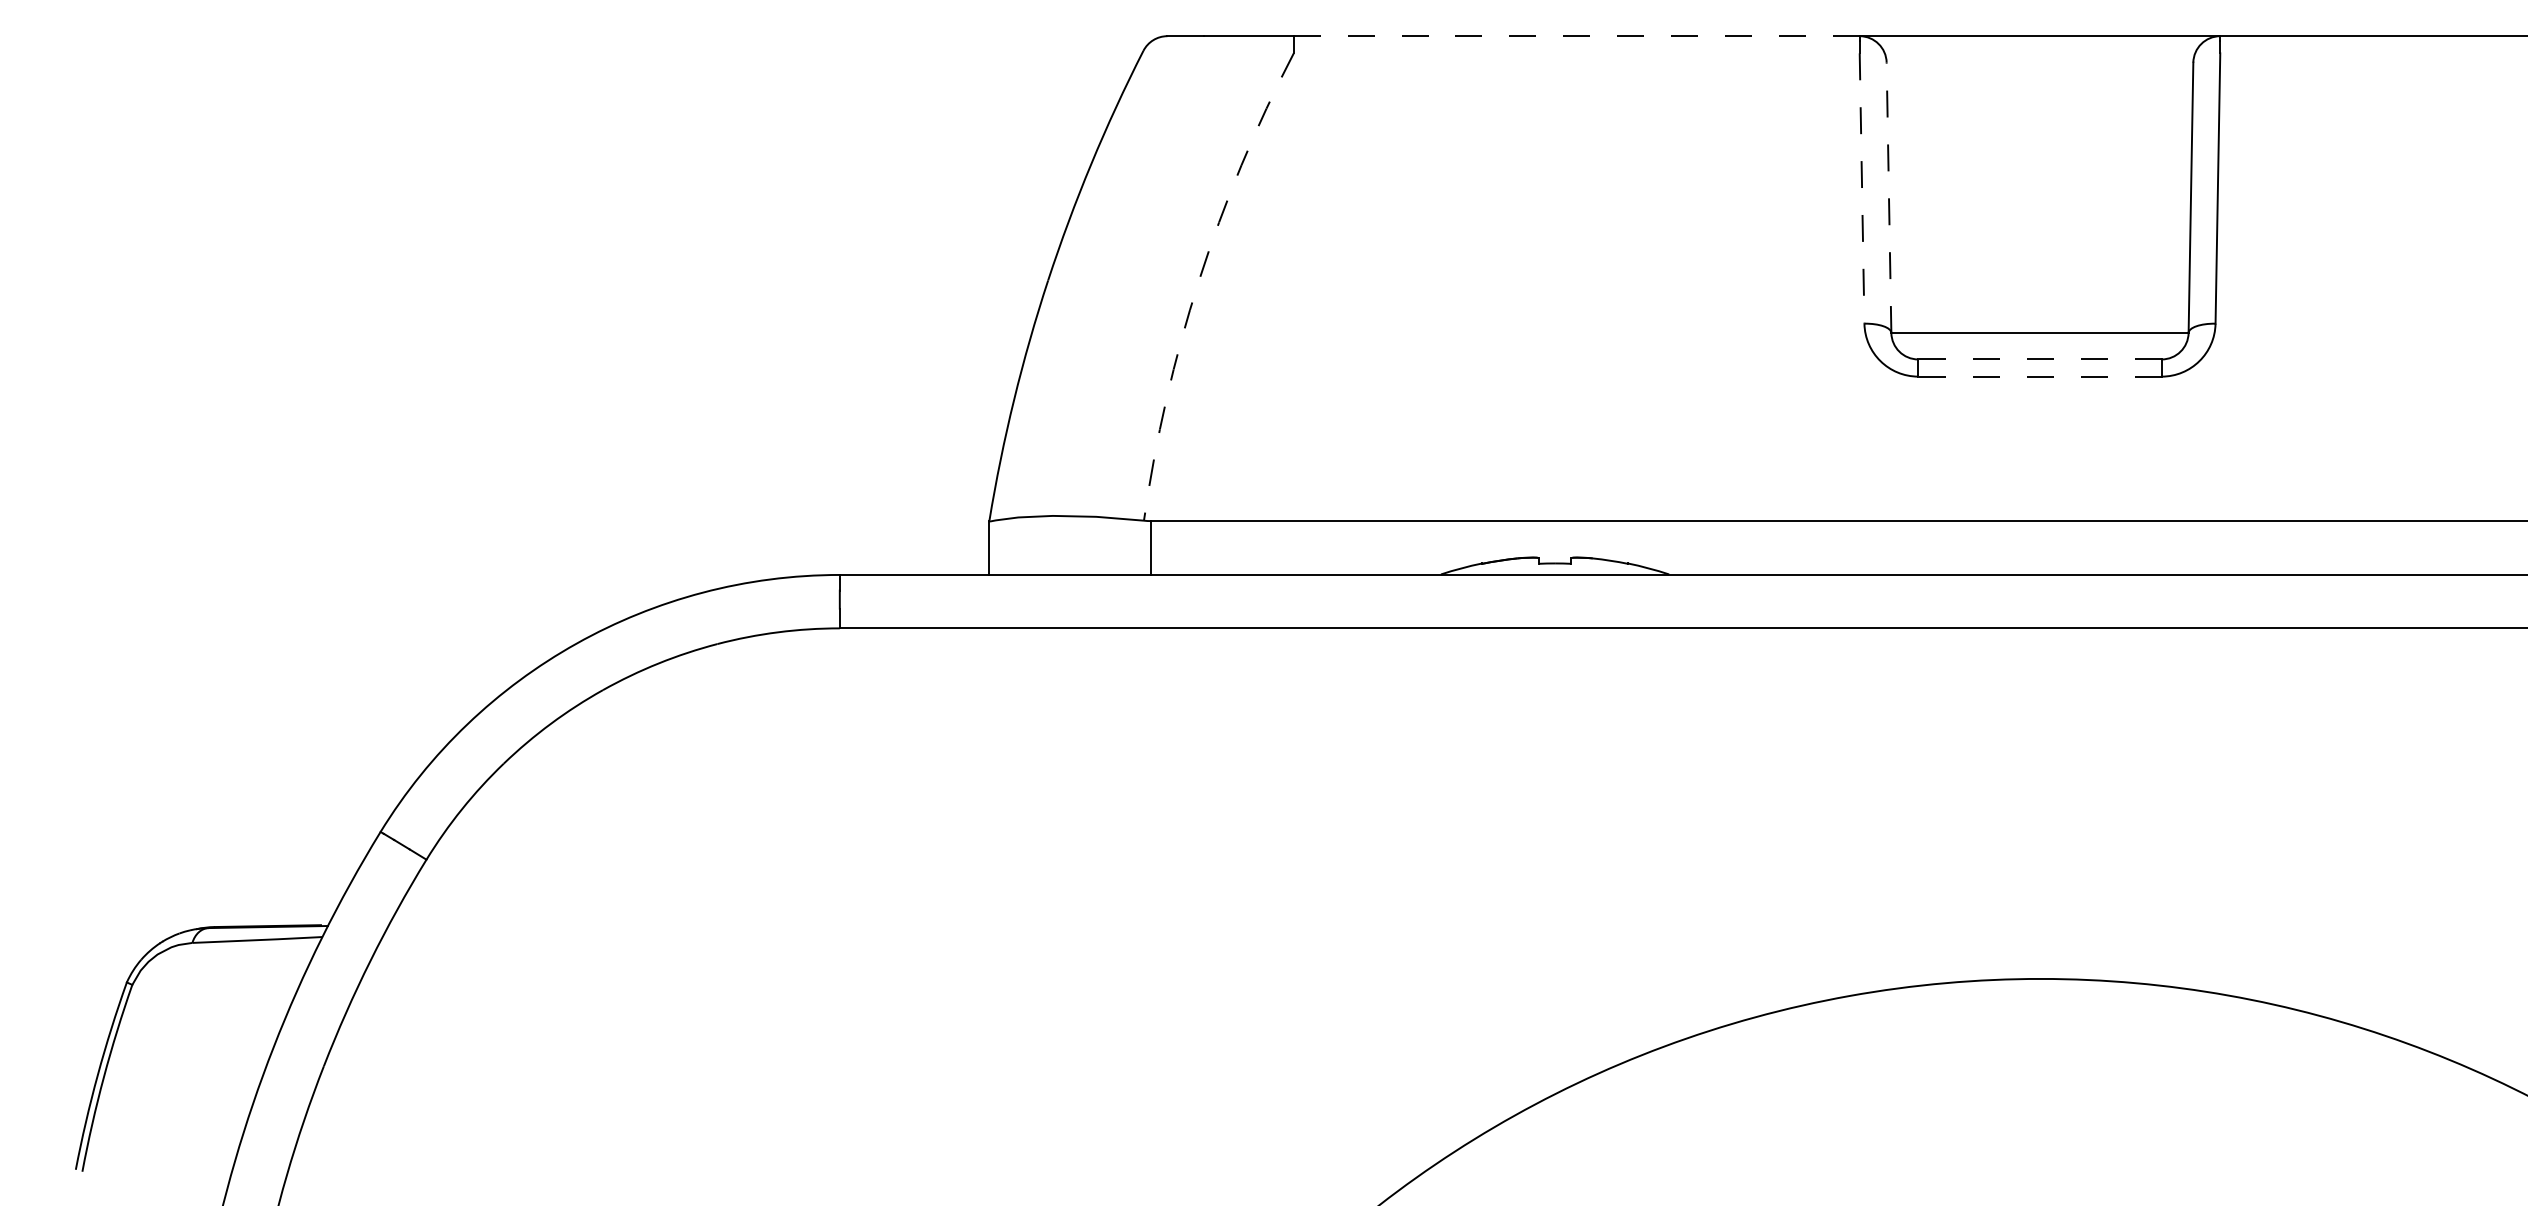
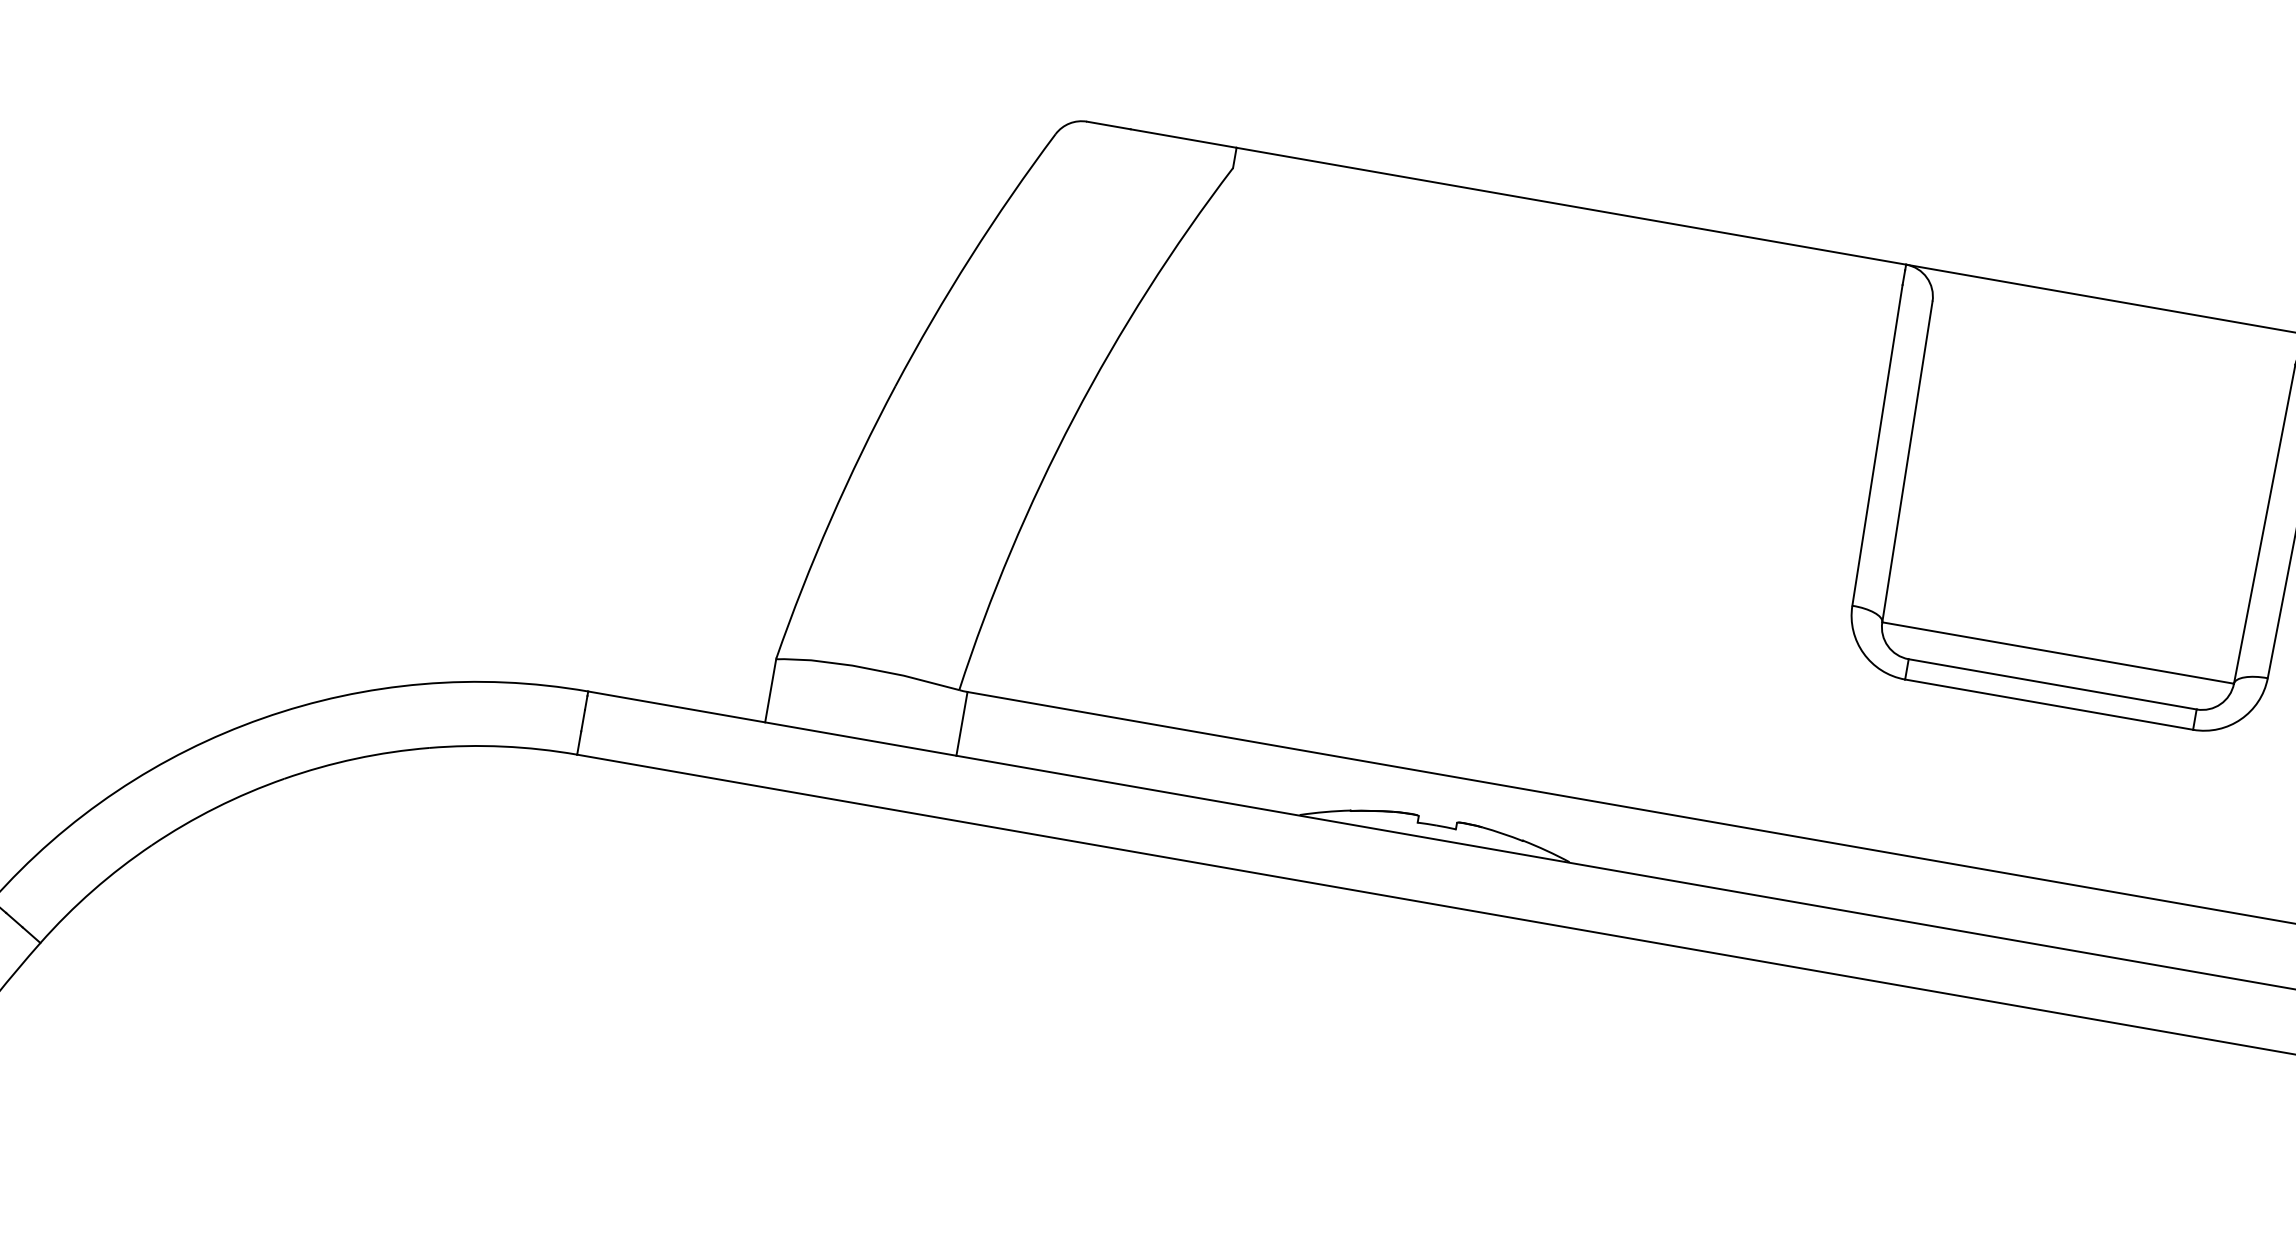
line: (1576, 36) -> (1571, 206), dashed -> solid
line: (1862, 189) -> (1877, 446), dashed -> solid
line: (1889, 197) -> (1908, 461), dashed -> solid
arc: (1199, 280) -> (1074, 417), dashed -> solid
line: (2039, 359) -> (2052, 684), dashed -> solid
line: (2039, 376) -> (2048, 704), dashed -> solid

